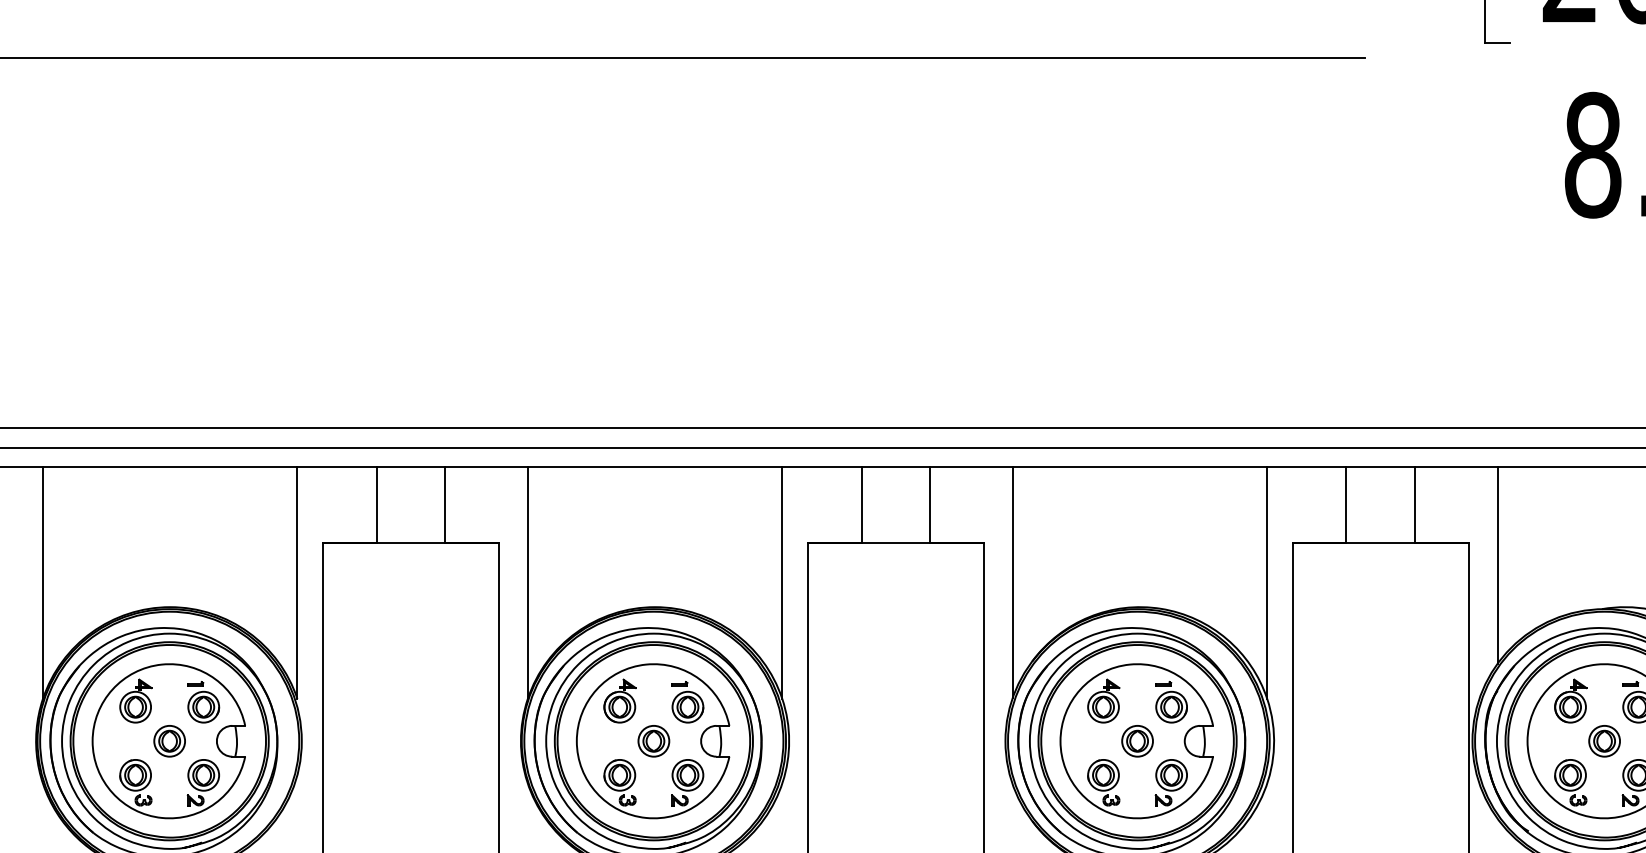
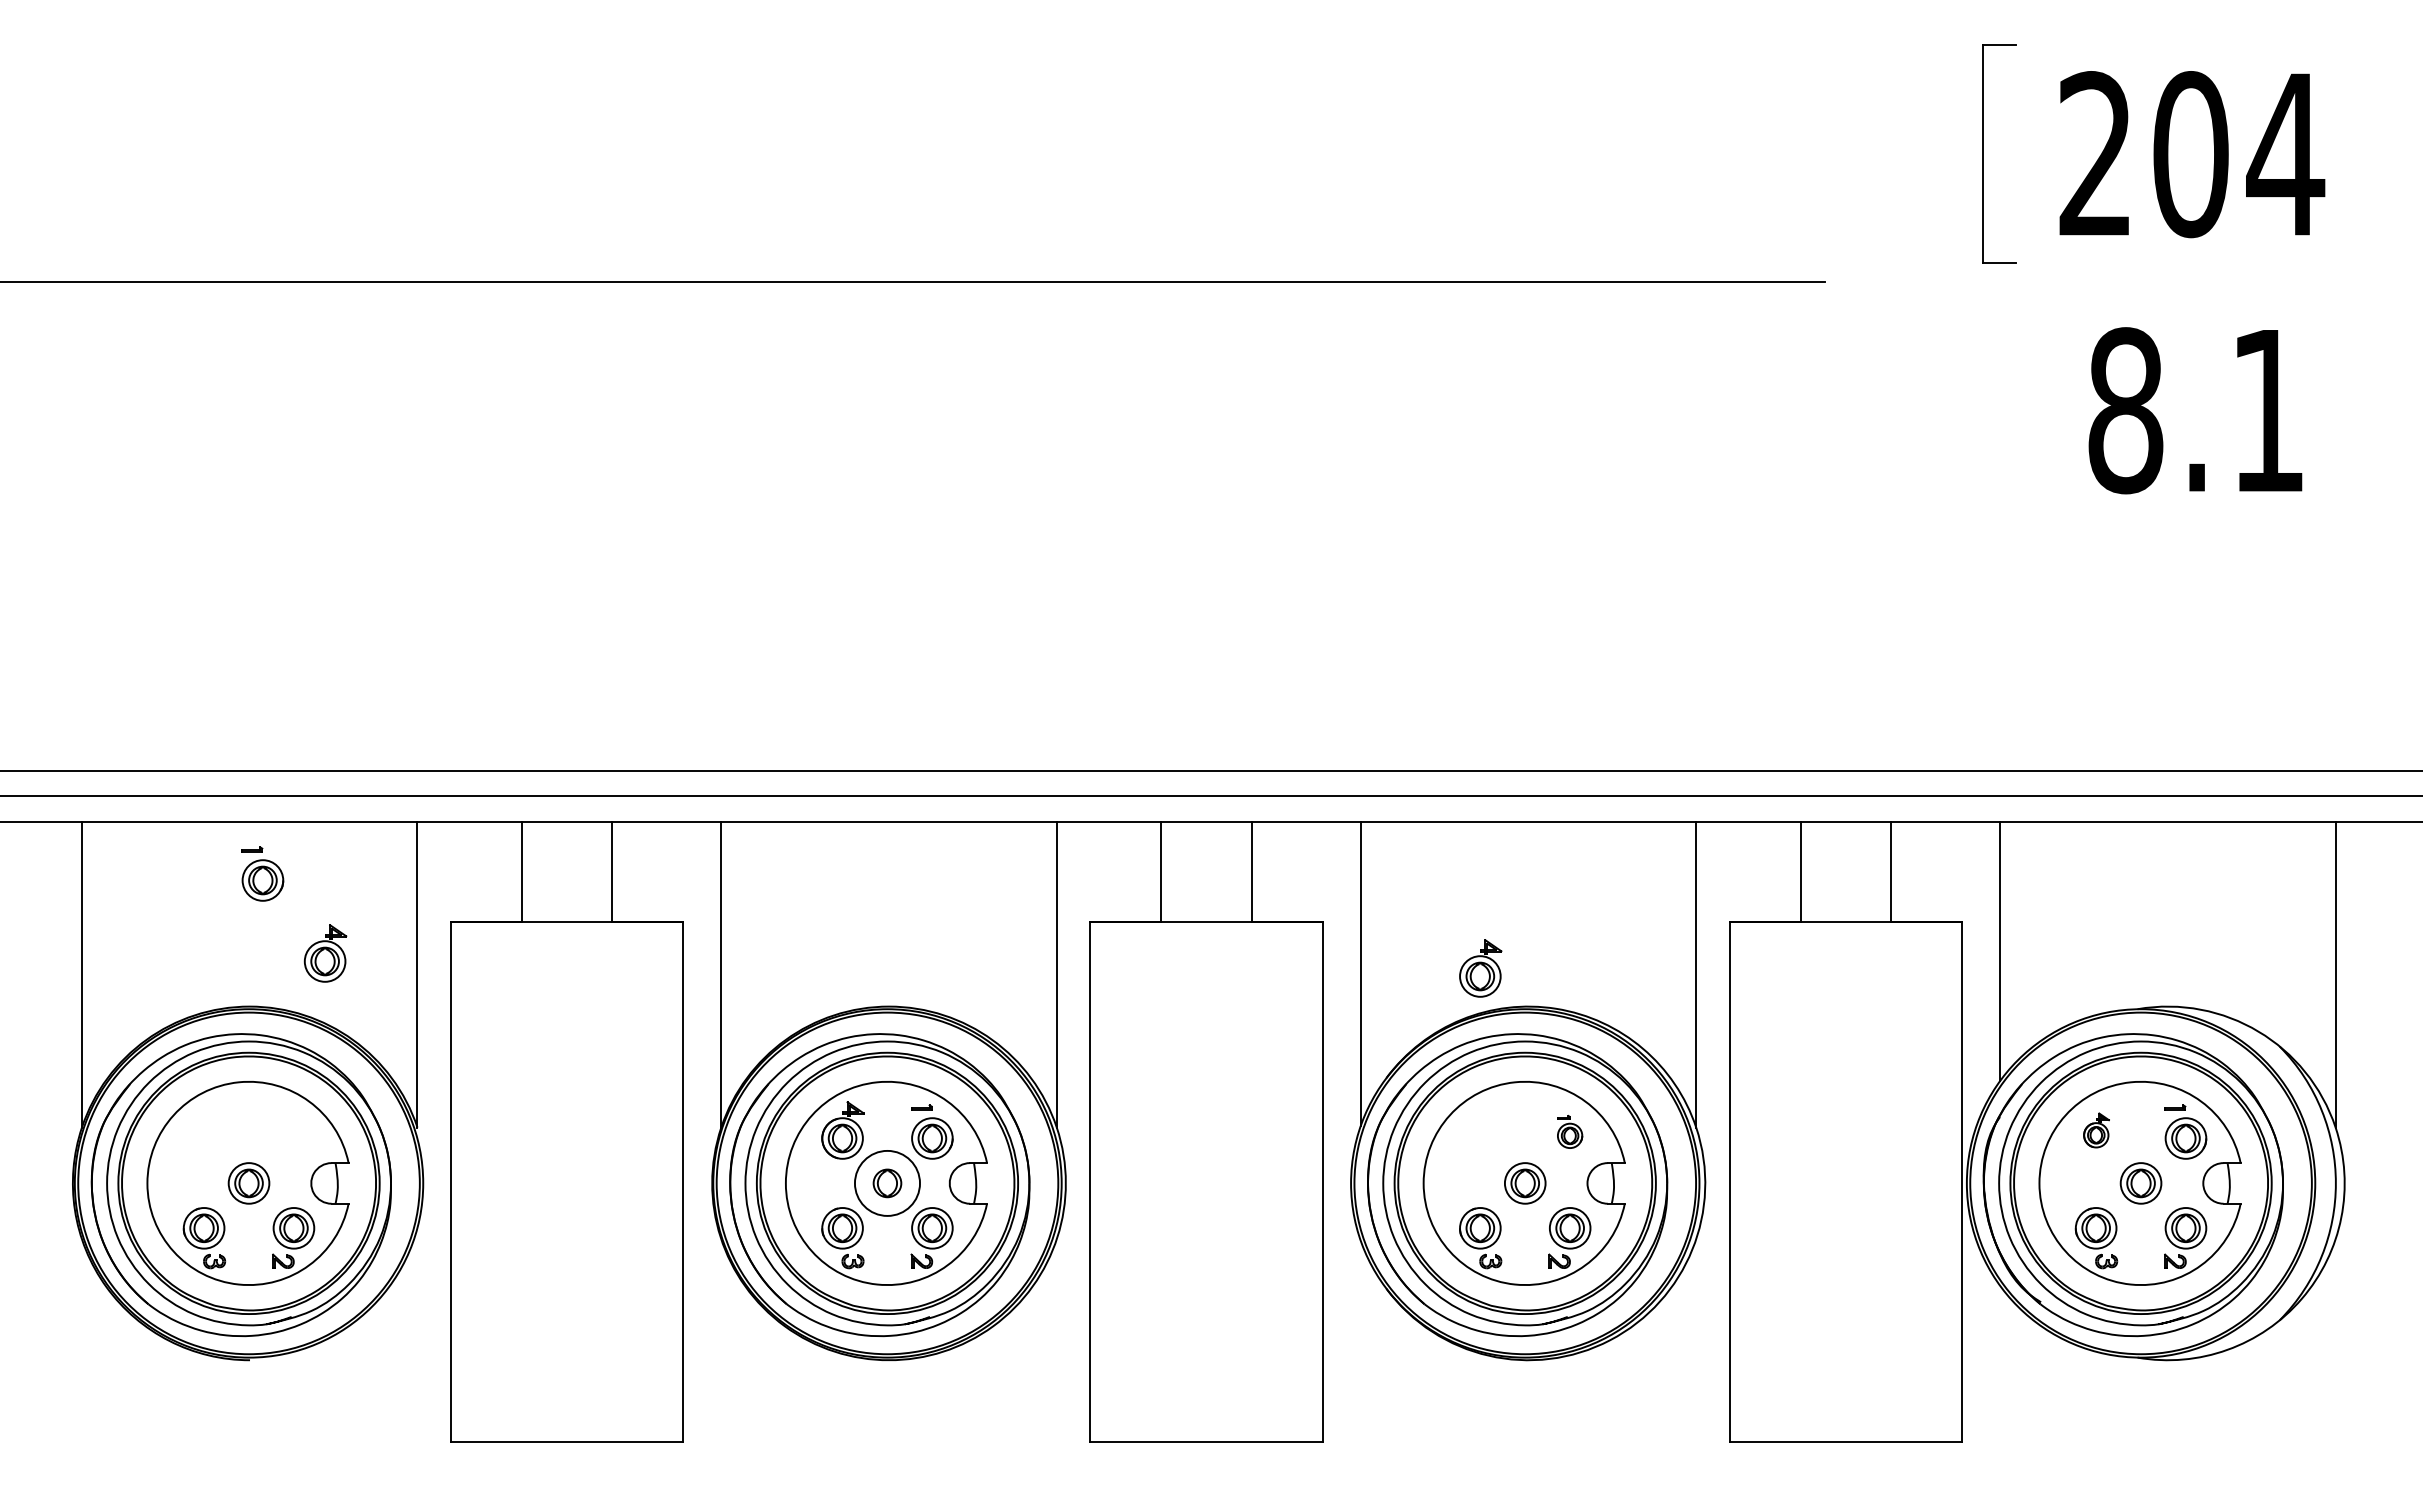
part: (135, 701) -> (325, 953), moved
part: (203, 701) -> (262, 873), moved
part: (1103, 701) -> (1480, 968), moved
part: (1171, 701) -> (1569, 1131), size x0.6
part: (1570, 701) -> (2096, 1130), size x0.6
circle: (653, 741) -> (887, 1183), size x1.6

